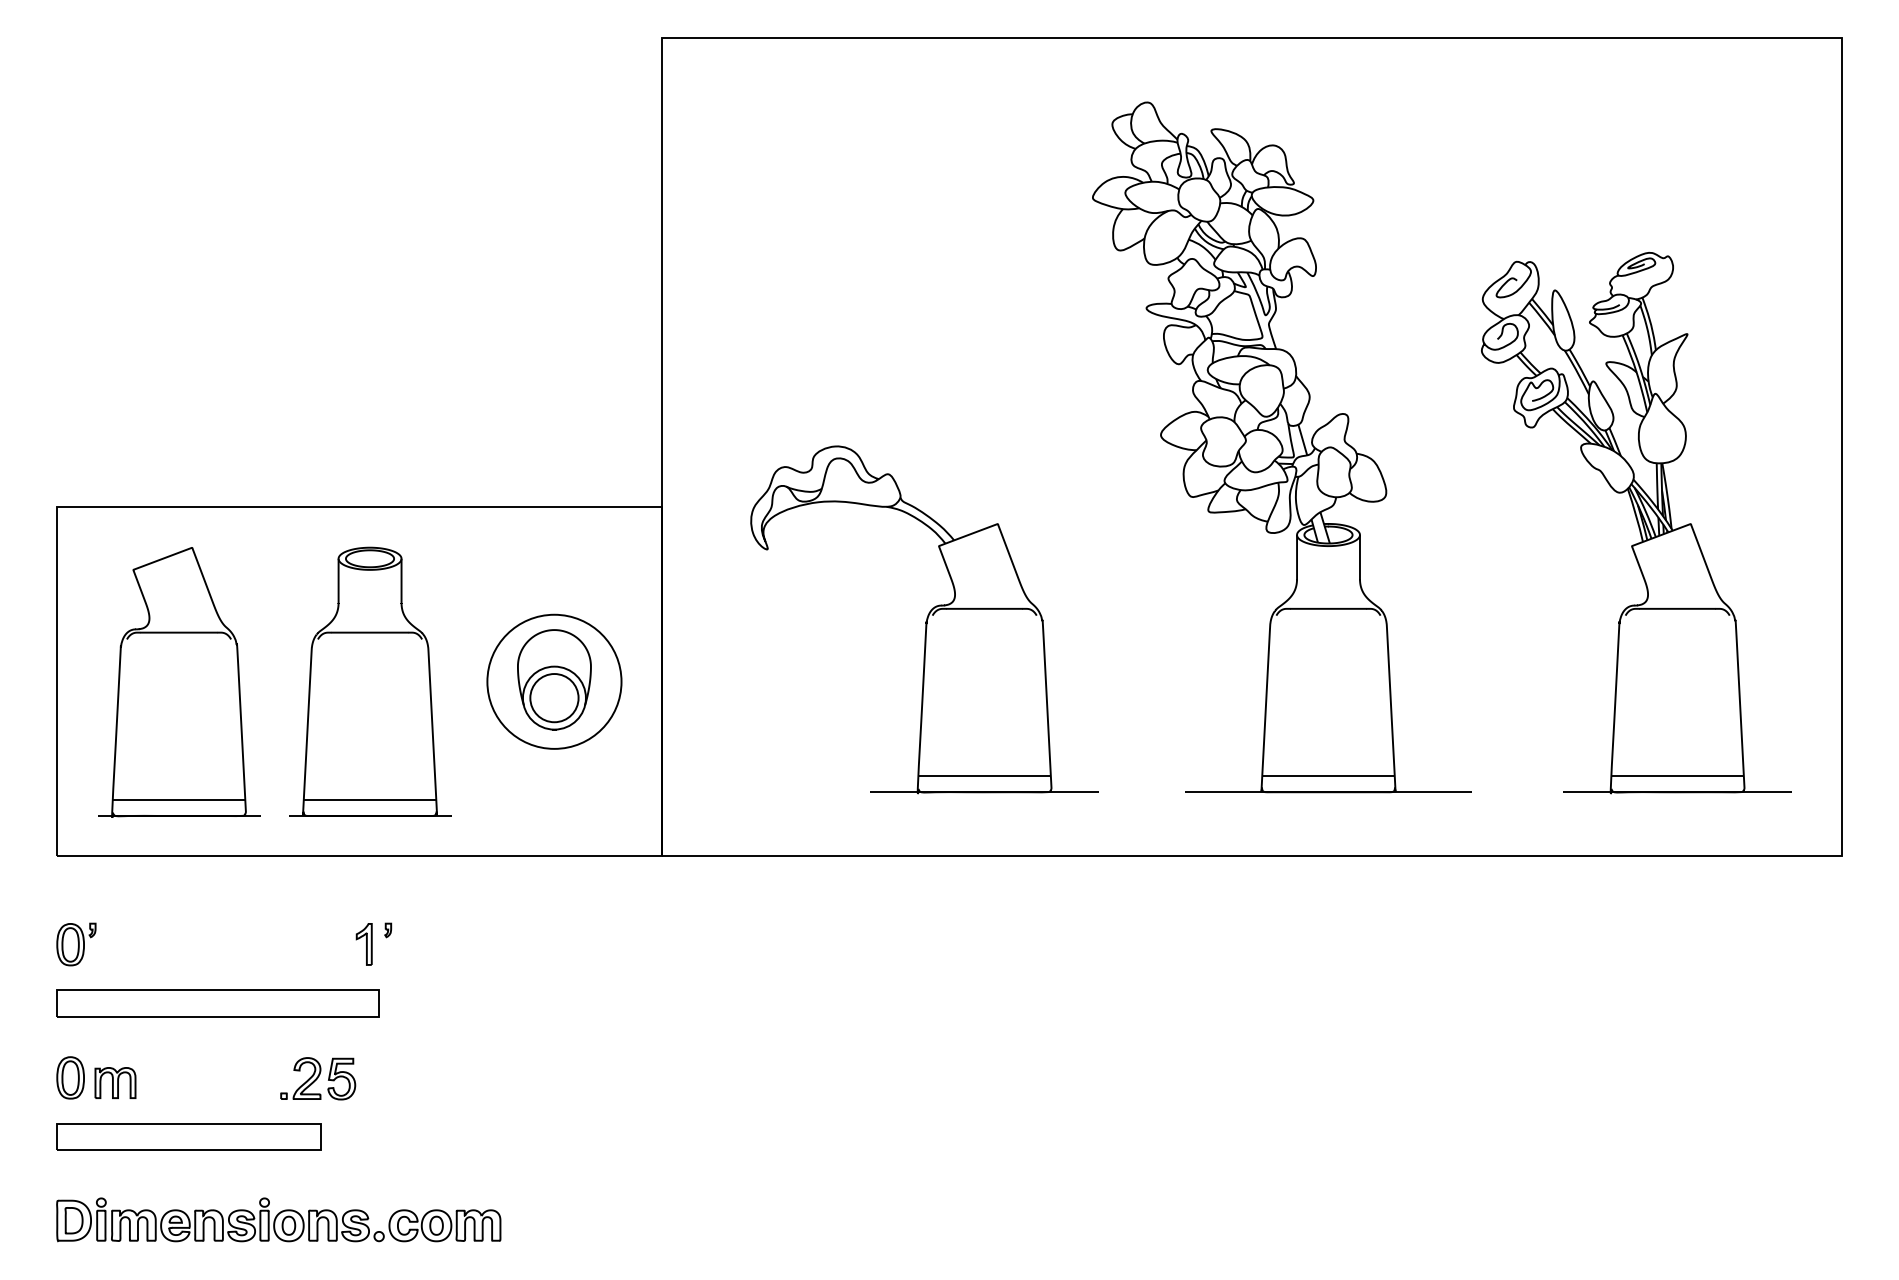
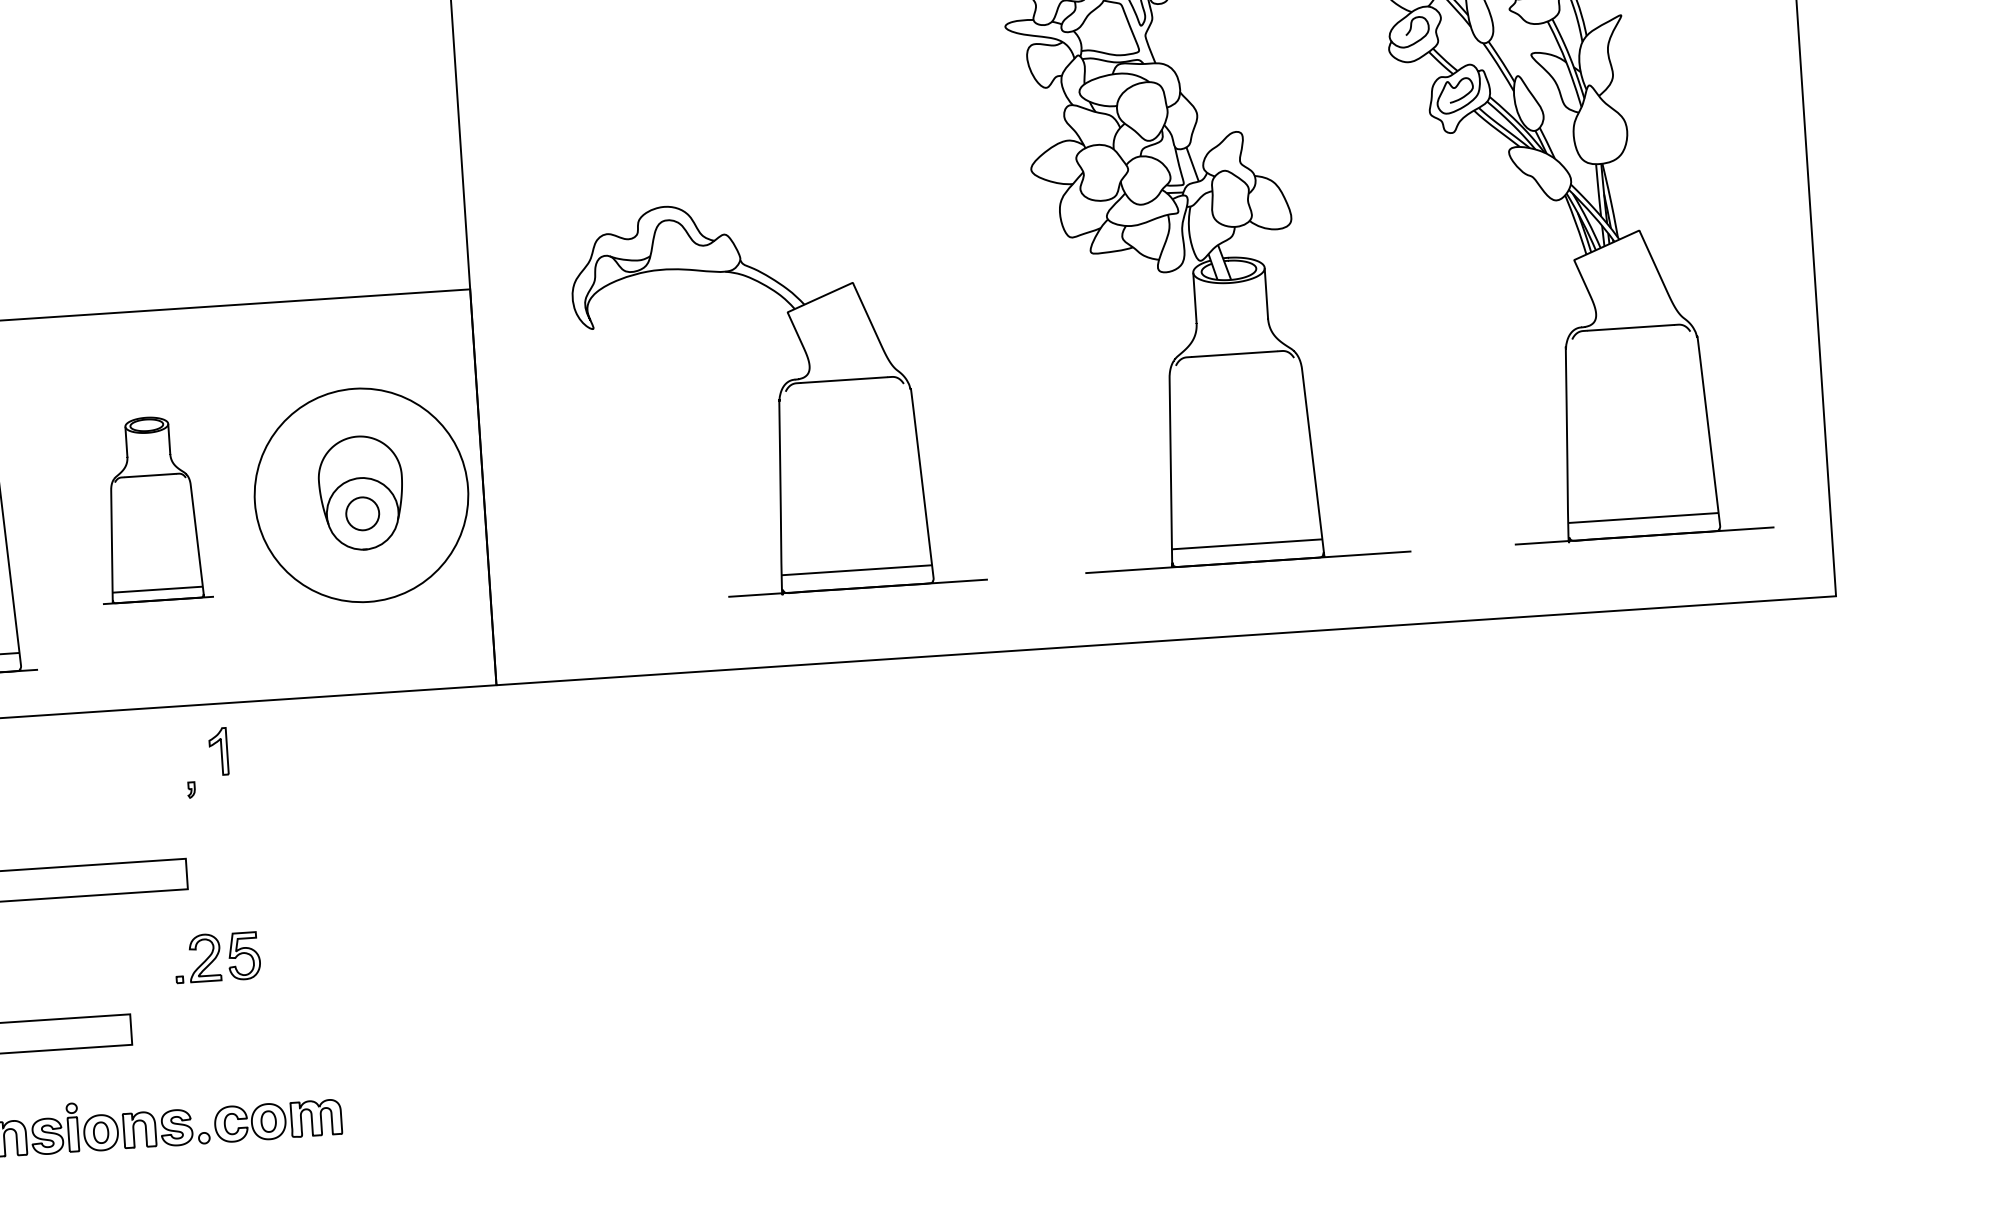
part: (370, 681) -> (152, 508), size x0.6
circle: (554, 681) -> (361, 494), size x1.4
circle: (554, 698) -> (362, 514), size x0.6
part: (363, 944) -> (217, 751), moved
part: (318, 1078) -> (217, 957), moved

